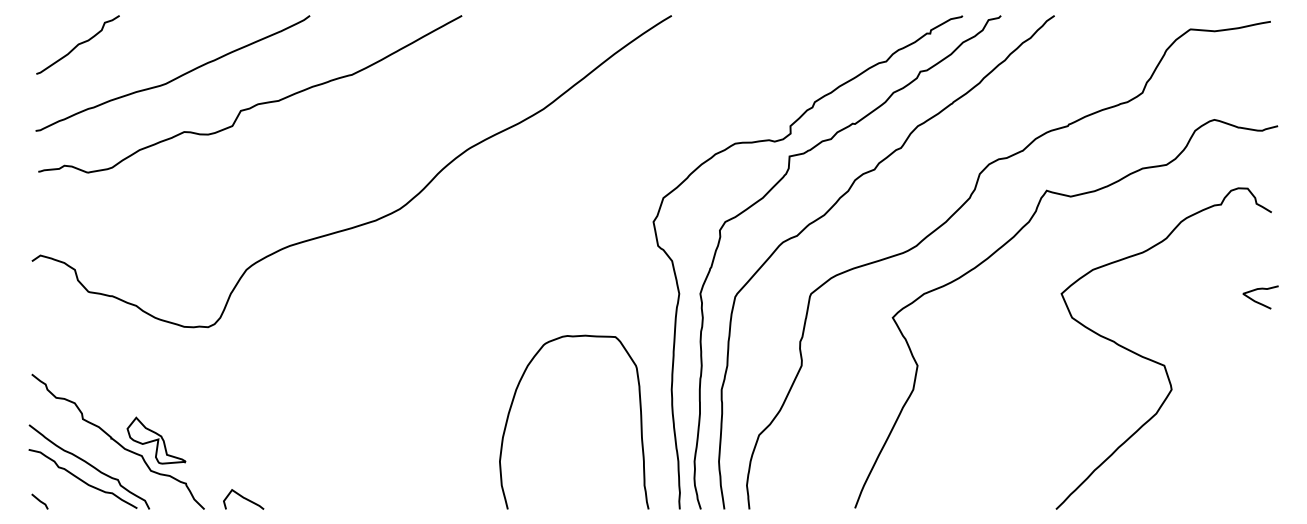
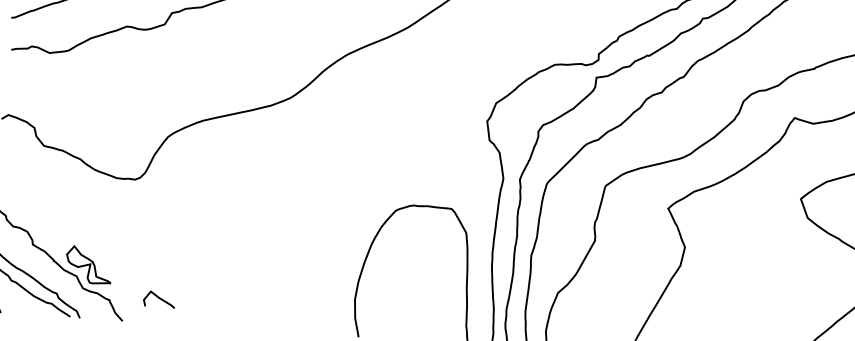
curve: (243, 498) -> (159, 298), moved

